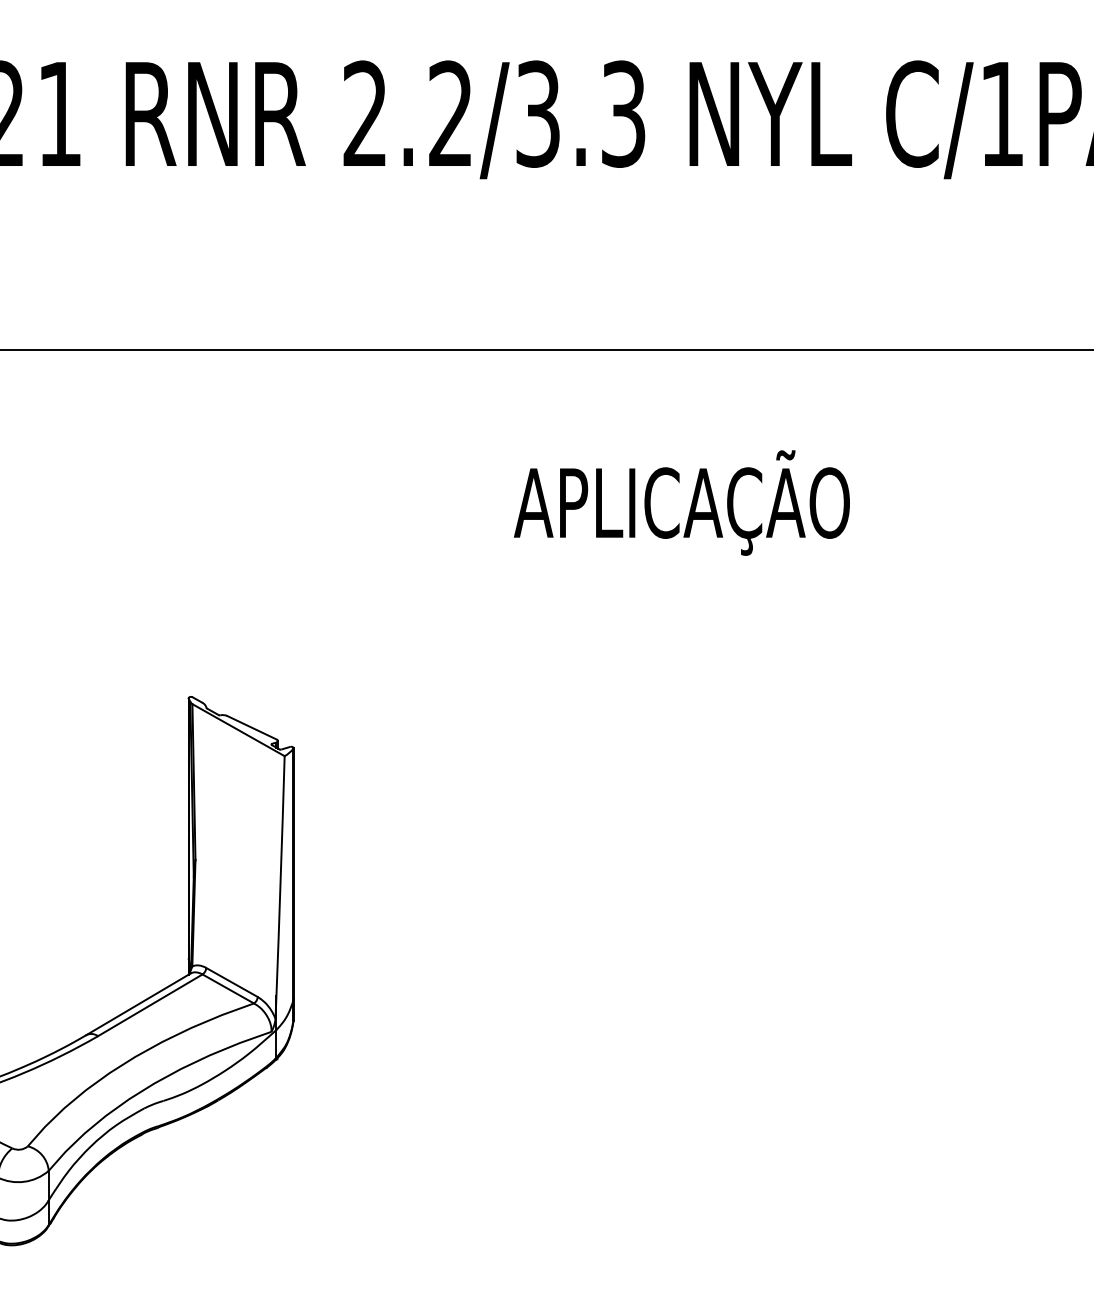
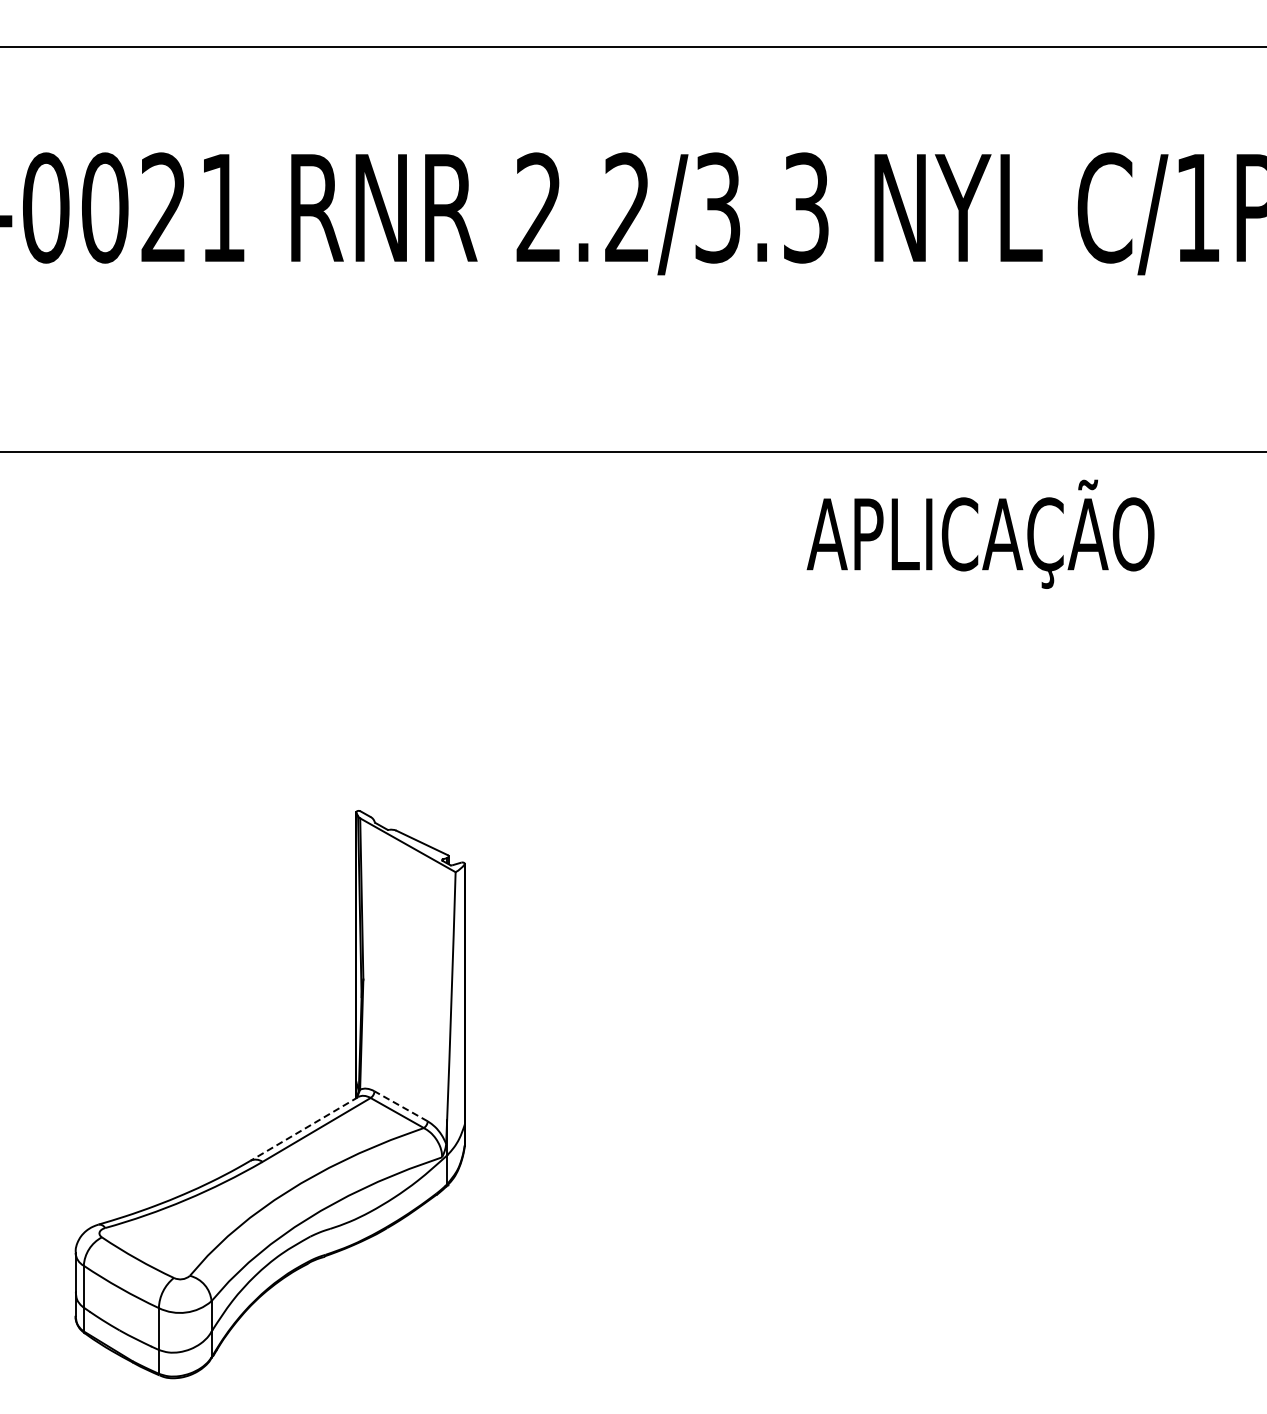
text: (681, 502) -> (980, 533), moved
line: (232, 982) -> (401, 1106), solid -> dashed
line: (138, 1003) -> (304, 1128), solid -> dashed

